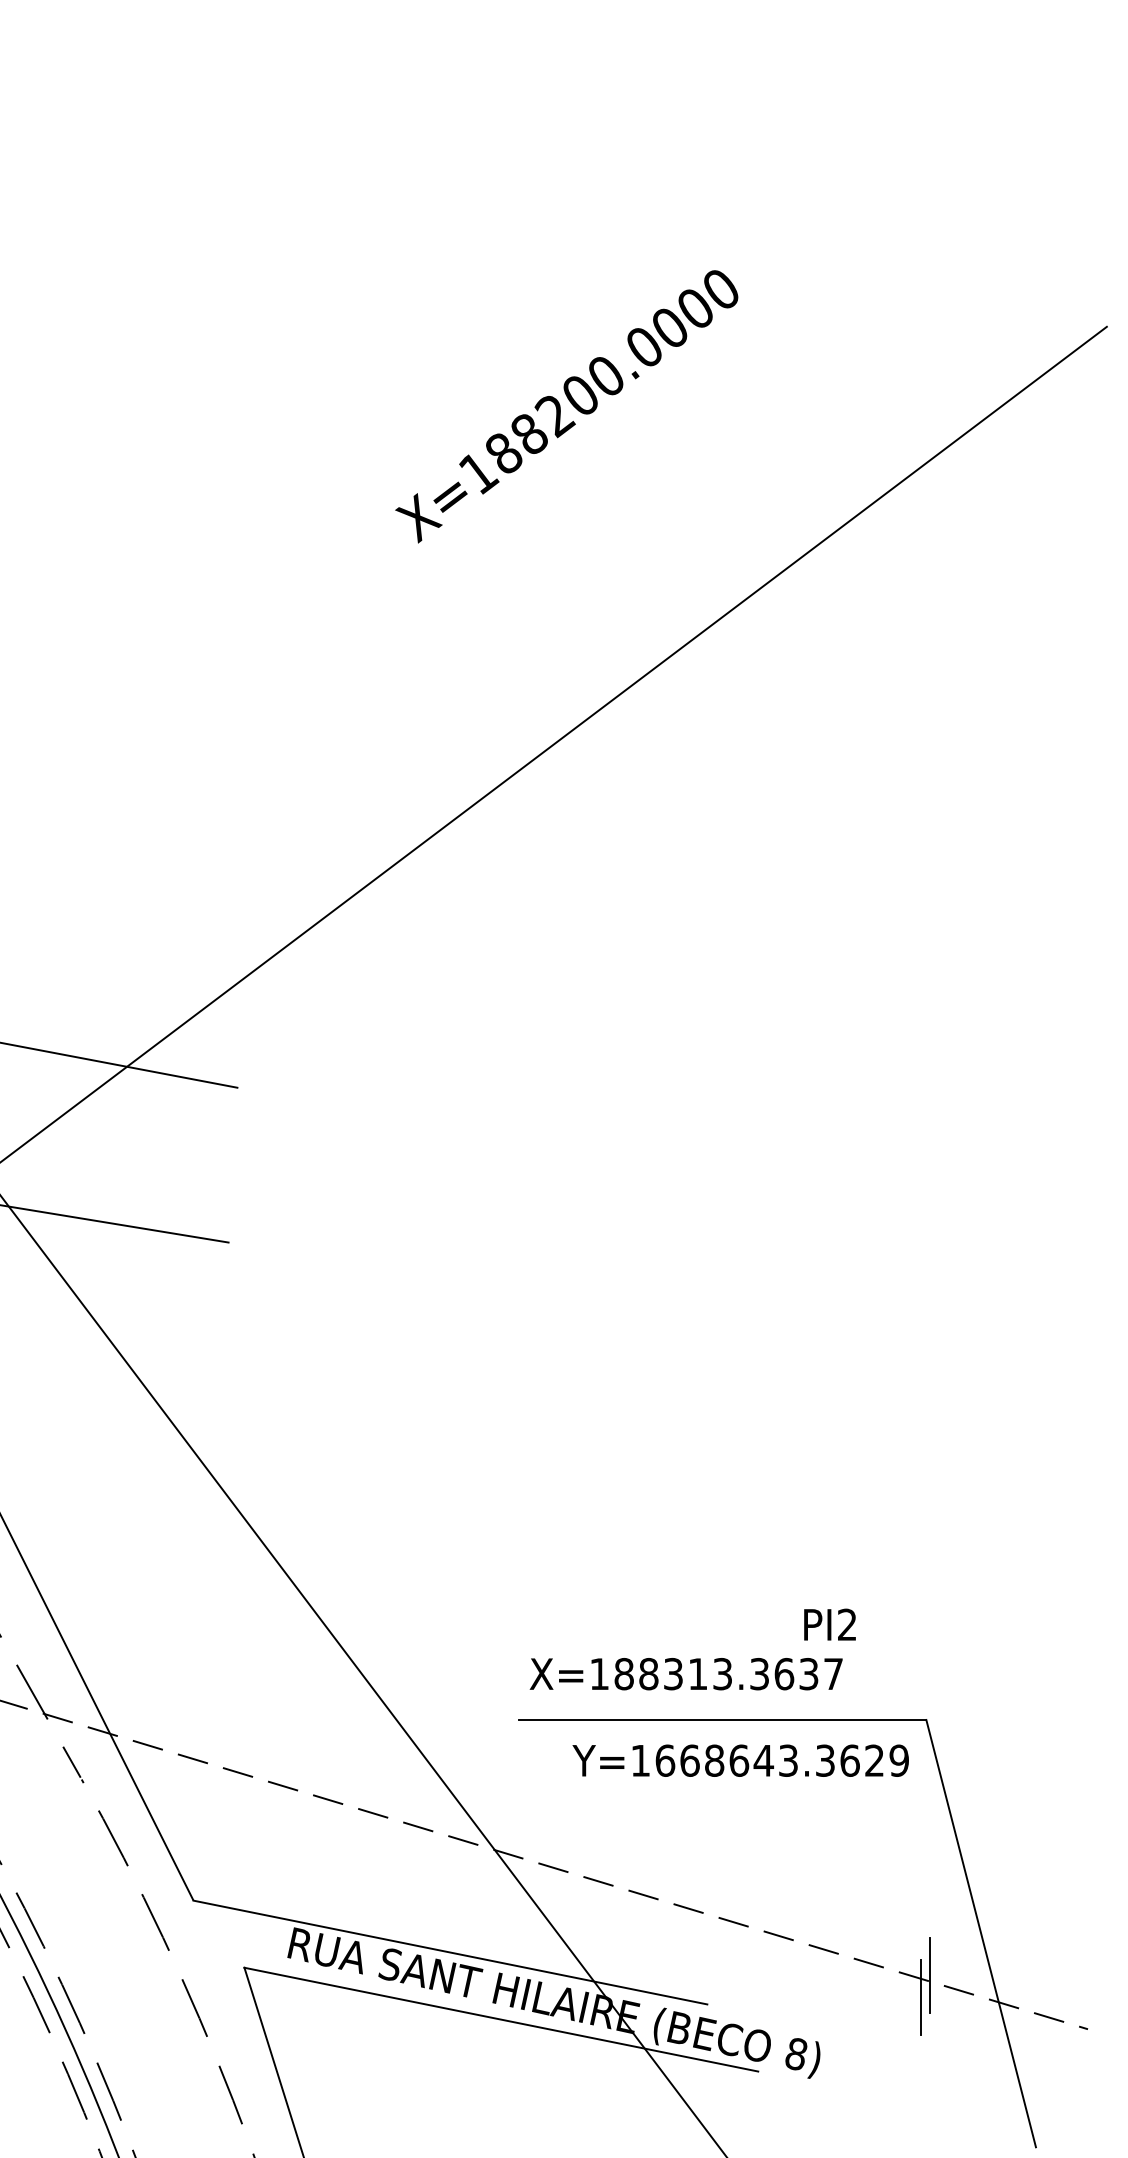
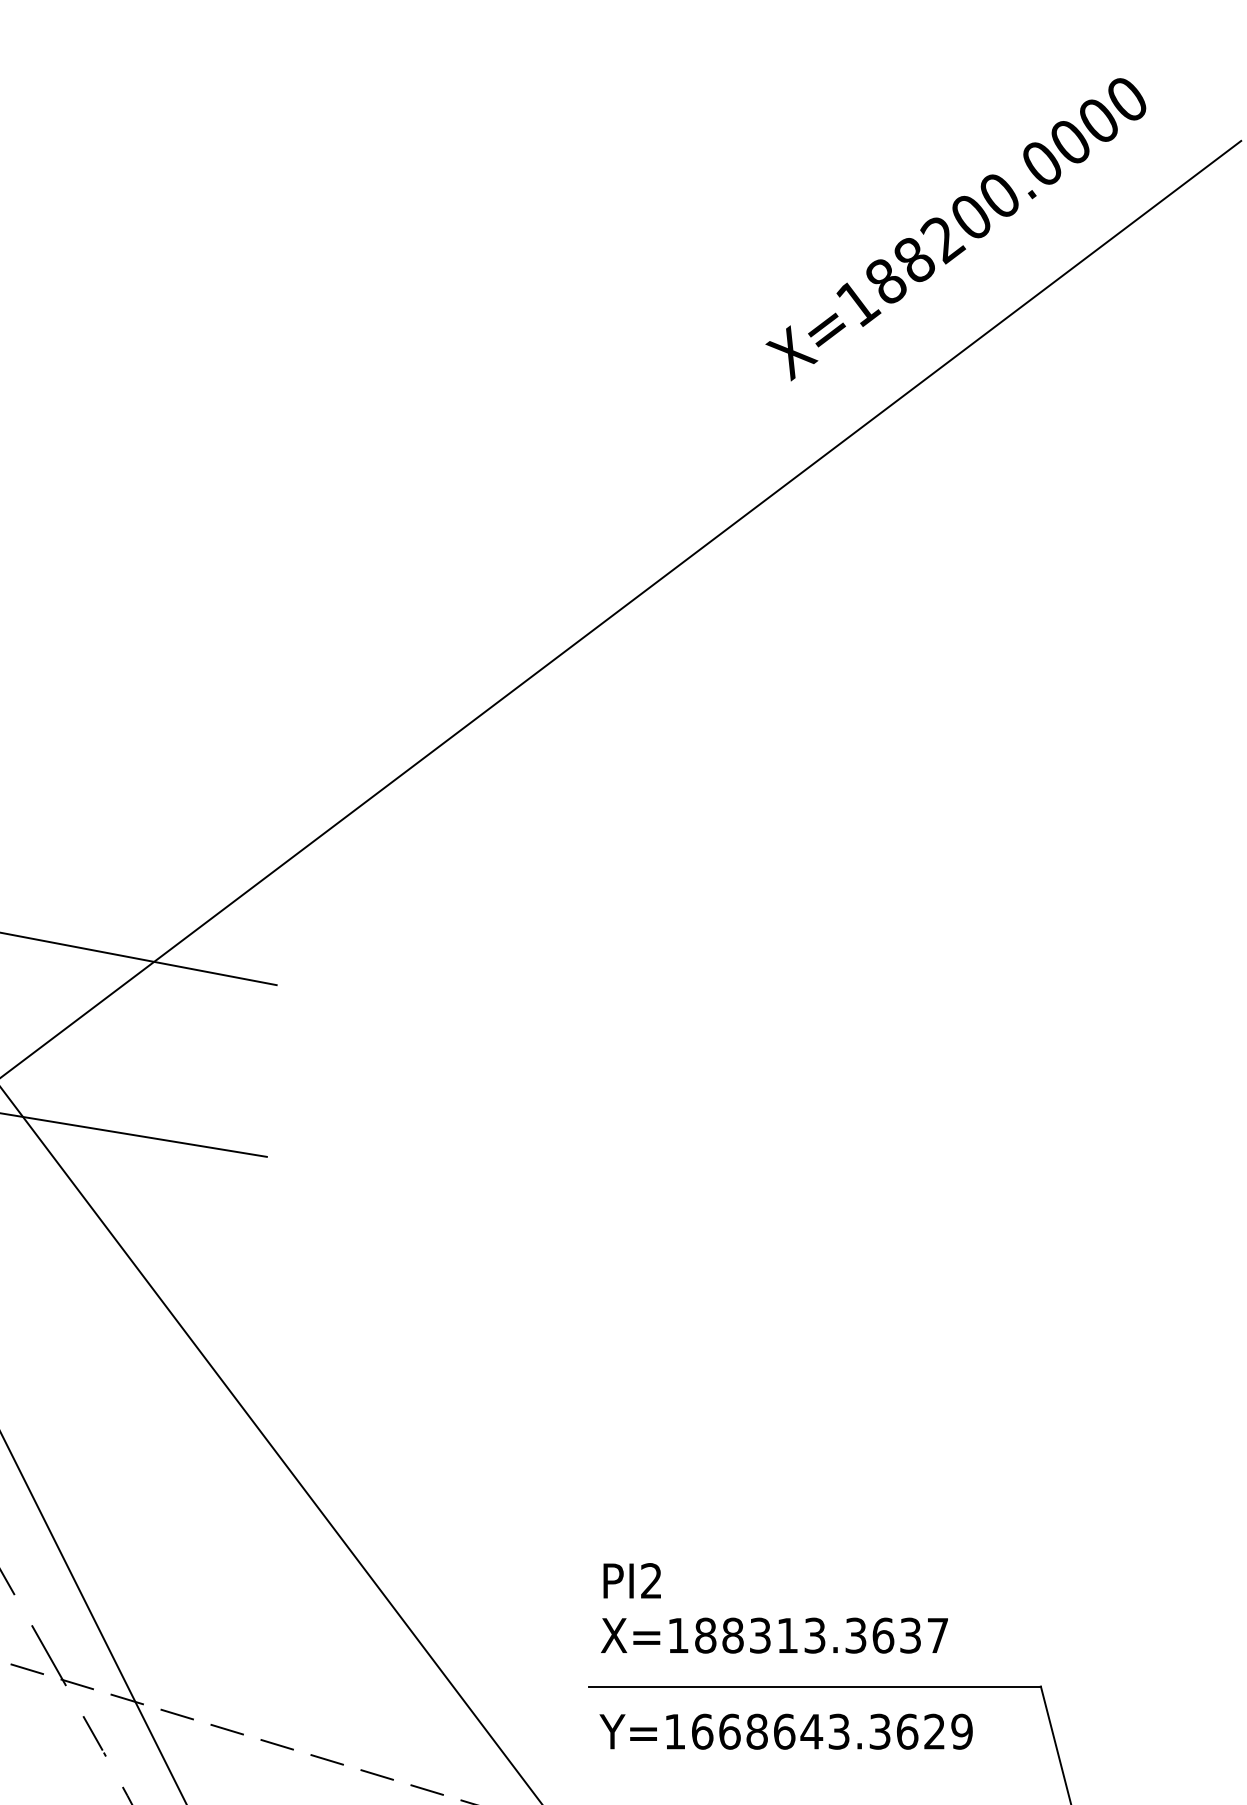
text: (566, 406) -> (955, 229), moved
text: (829, 1624) -> (631, 1580), moved
text: (740, 1760) -> (785, 1731), moved

